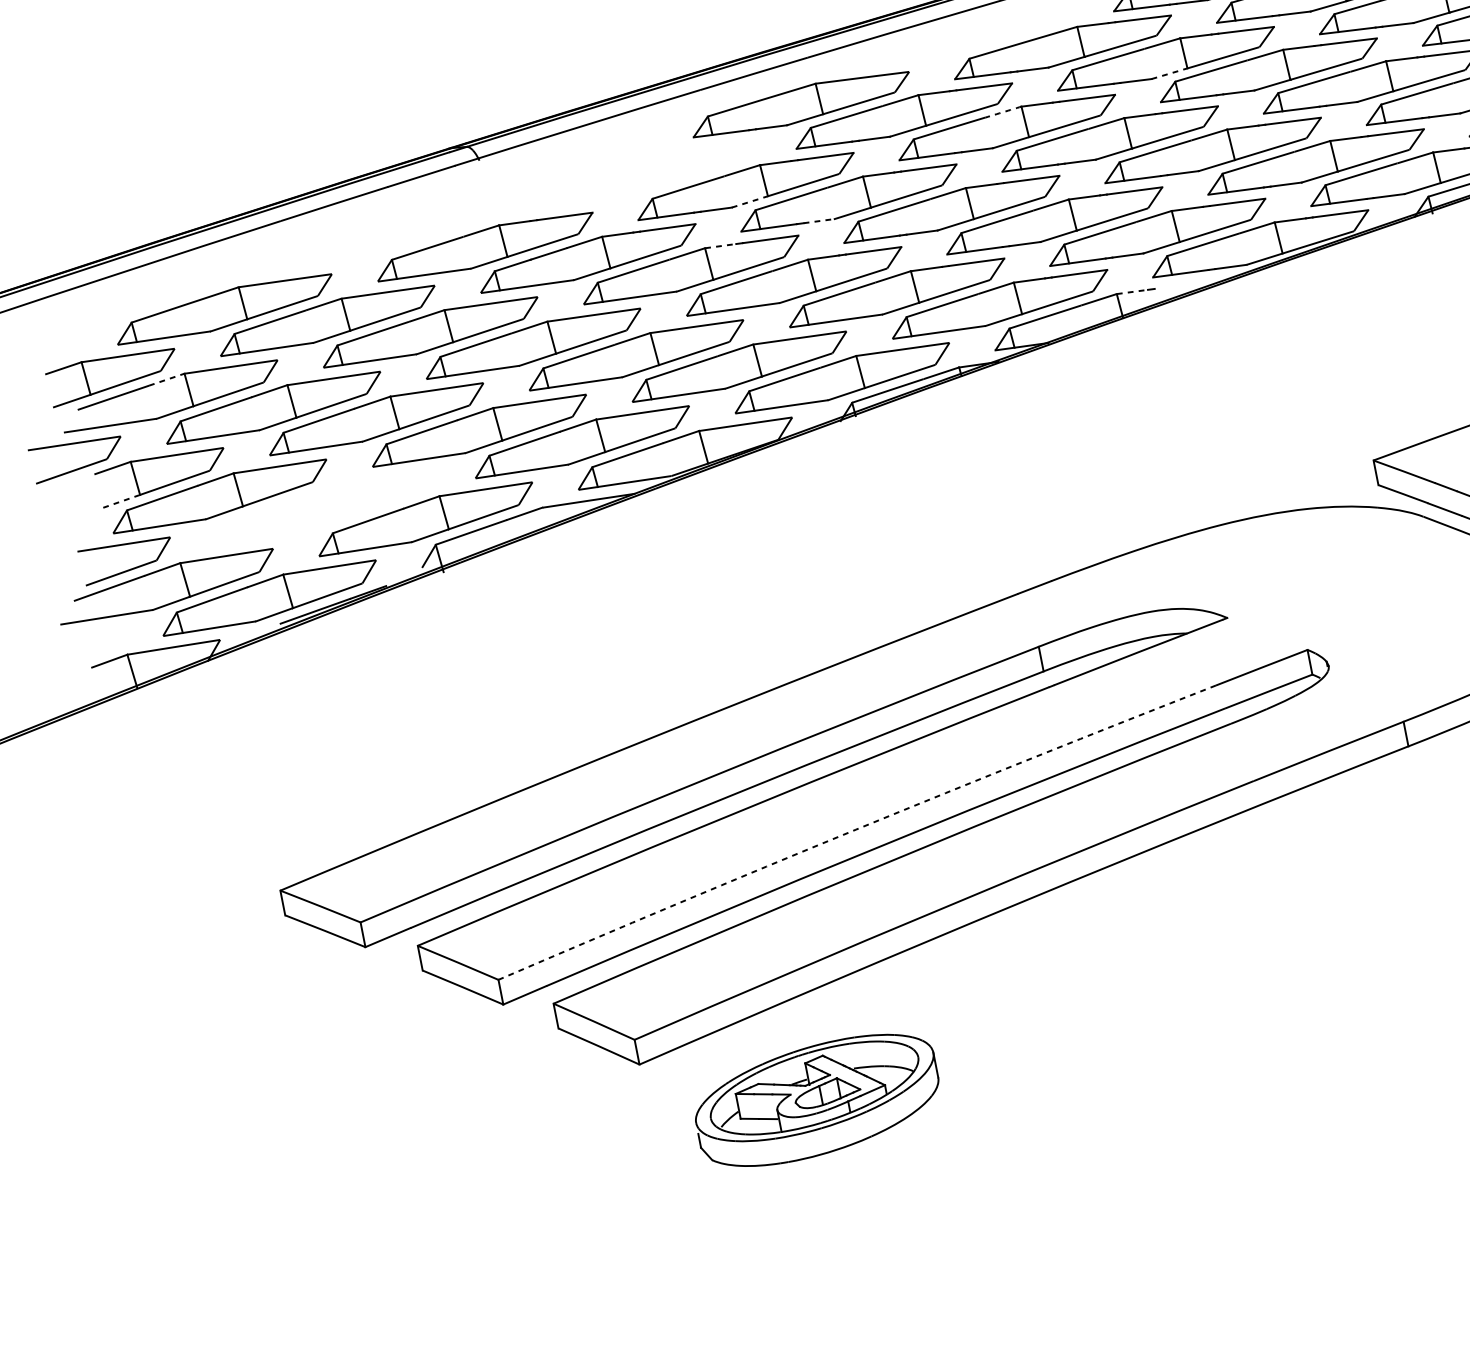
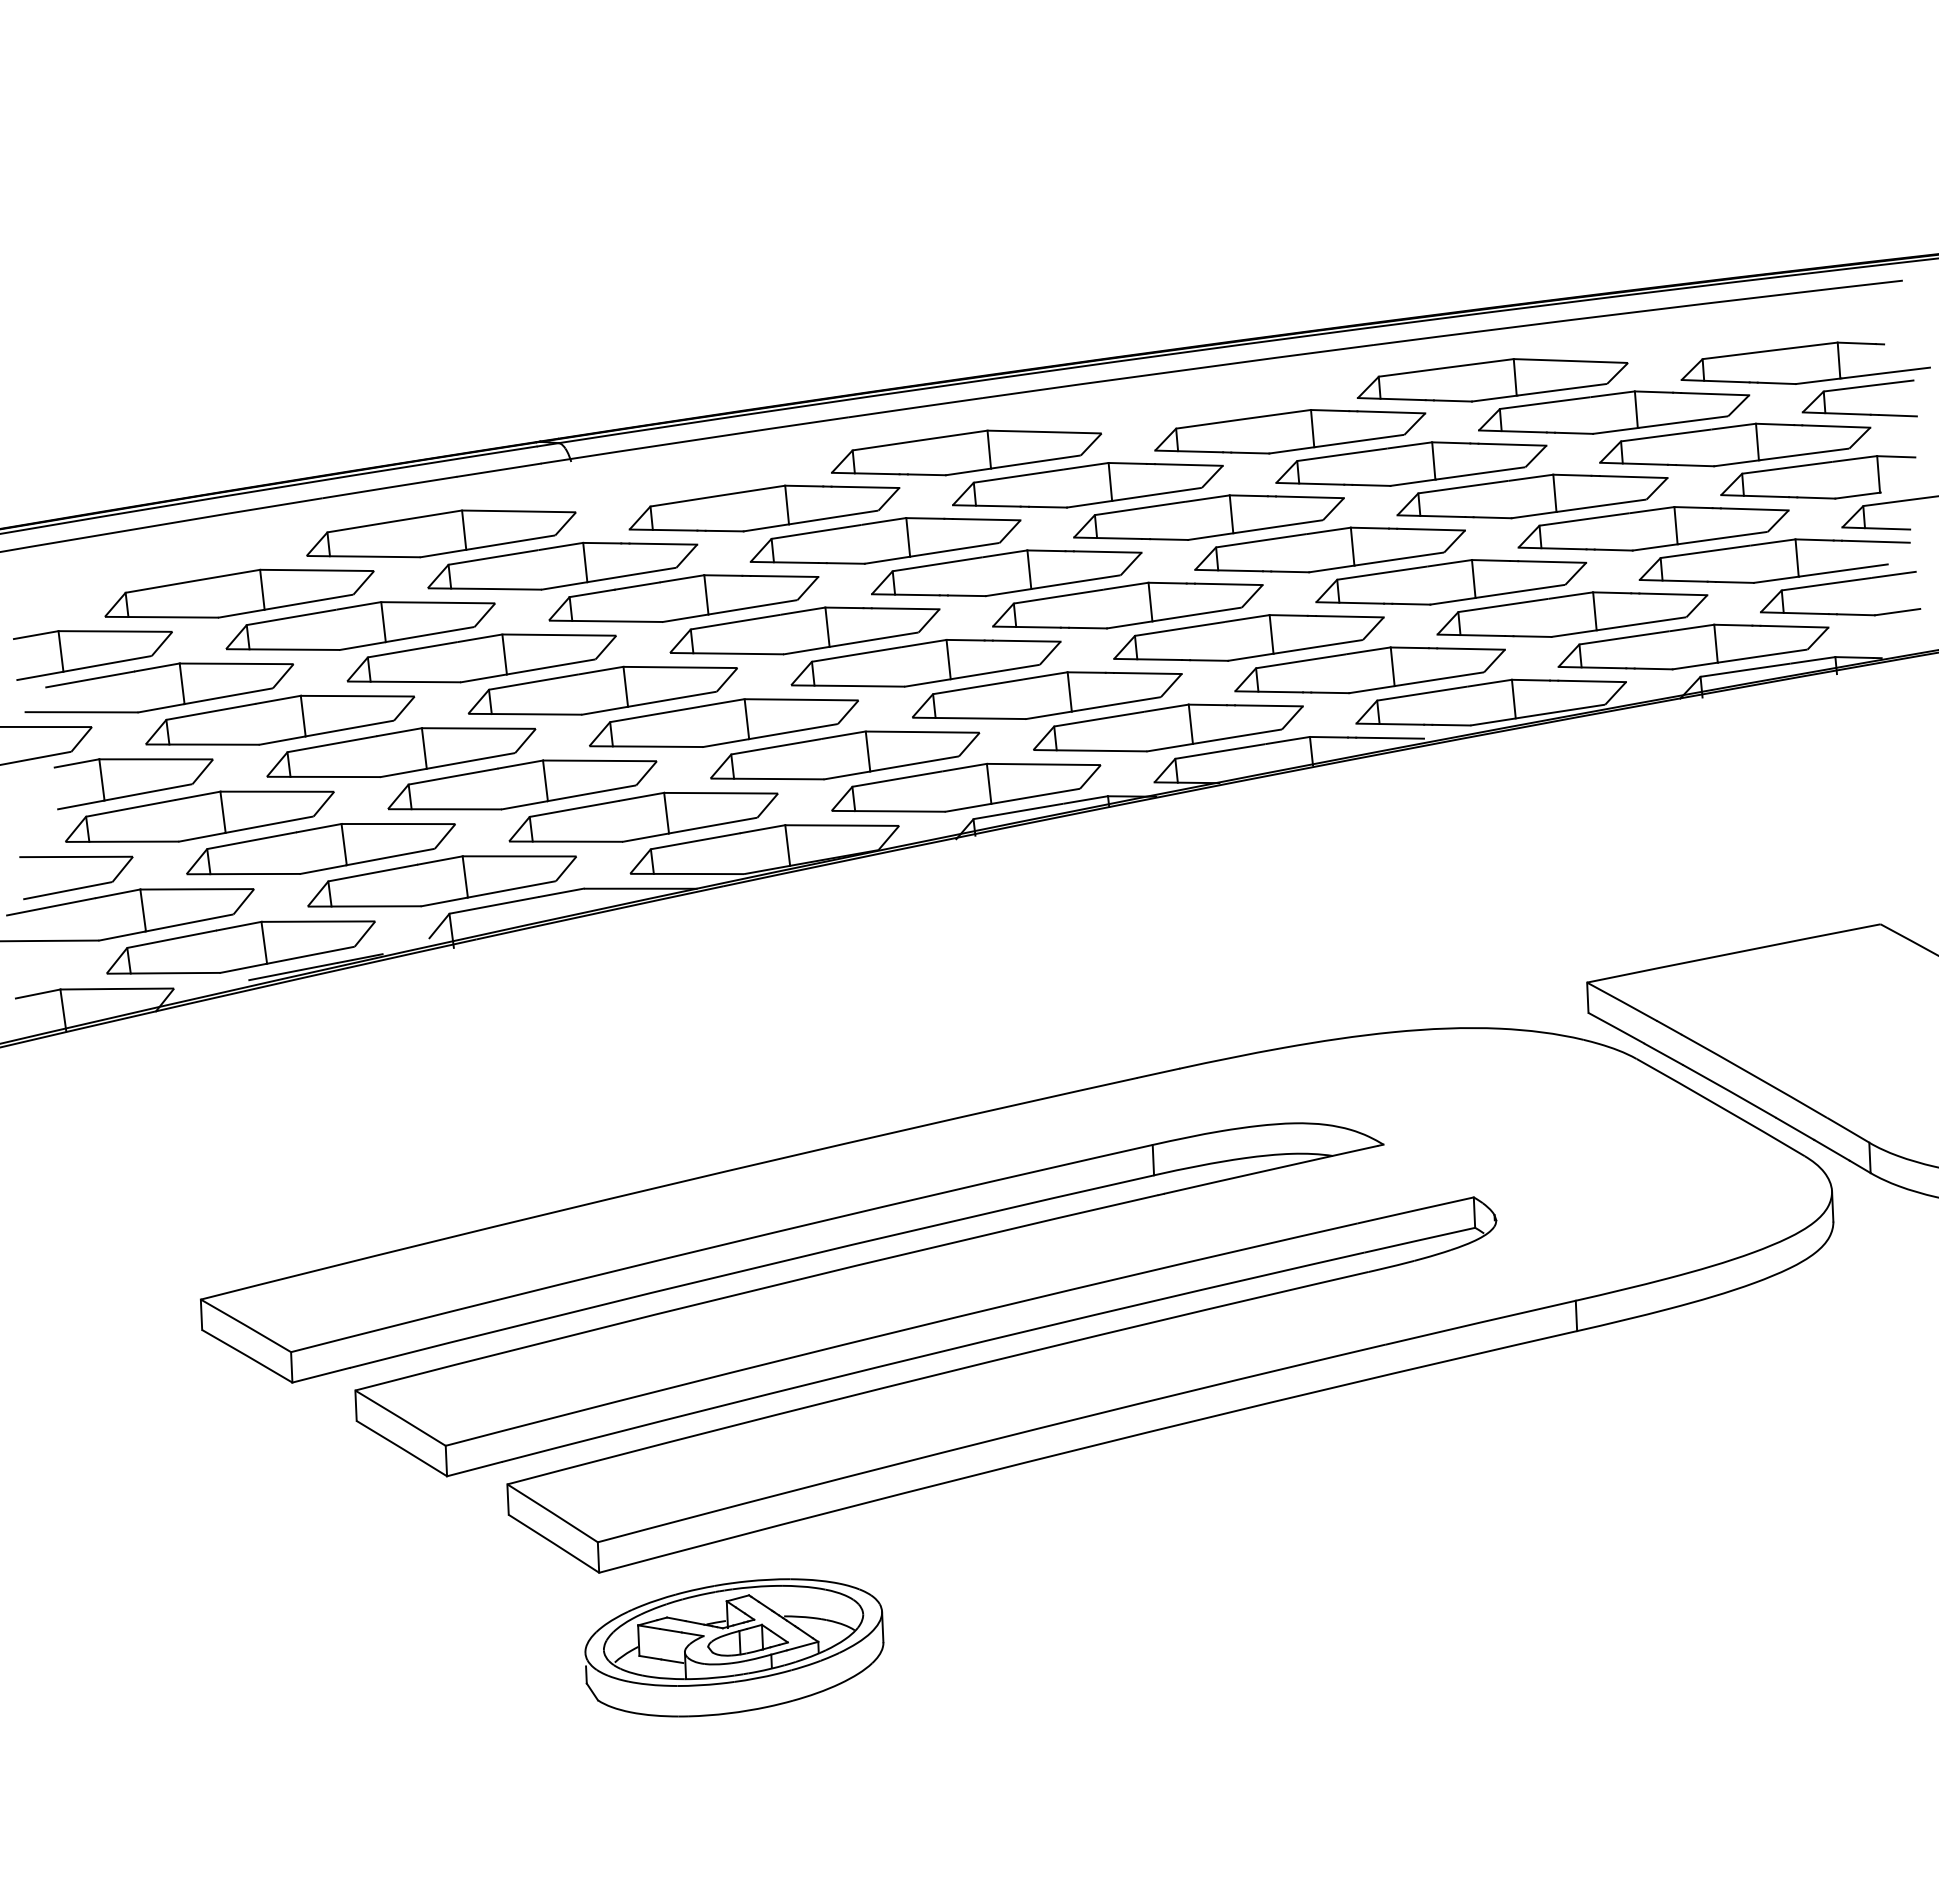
line: (1169, 73) -> (1413, 482), dashed -> solid
arc: (1003, 111) -> (1207, 498), dashed -> solid
part: (643, 174) -> (764, 508), added
line: (749, 202) -> (887, 560), dashed -> solid
line: (818, 220) -> (966, 595), dashed -> solid
part: (382, 235) -> (441, 533), added
line: (720, 245) -> (844, 607), dashed -> solid
line: (1182, 284) -> (1390, 737), added
line: (1132, 292) -> (1329, 737), dashed -> solid
line: (166, 379) -> (157, 667), dashed -> solid
line: (121, 501) -> (80, 805), dashed -> solid
part: (322, 508) -> (320, 849), added
arc: (855, 829) -> (900, 1330), dashed -> solid
part: (817, 1100) -> (734, 1647), moved

